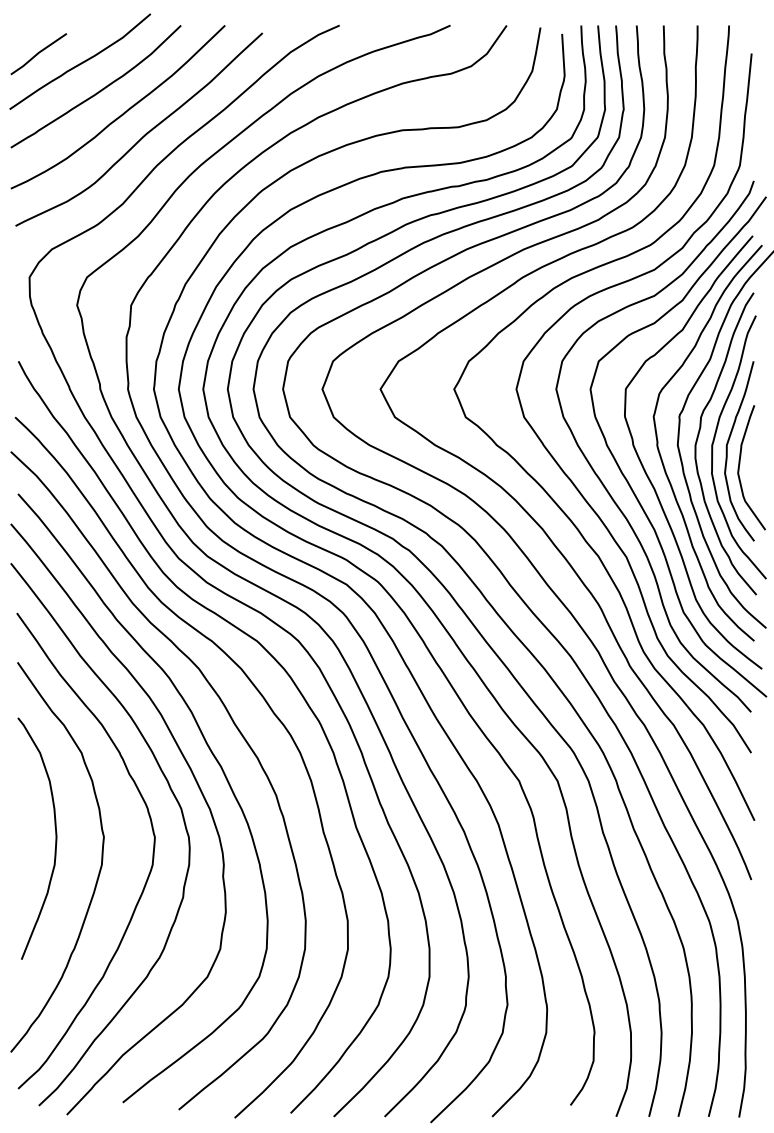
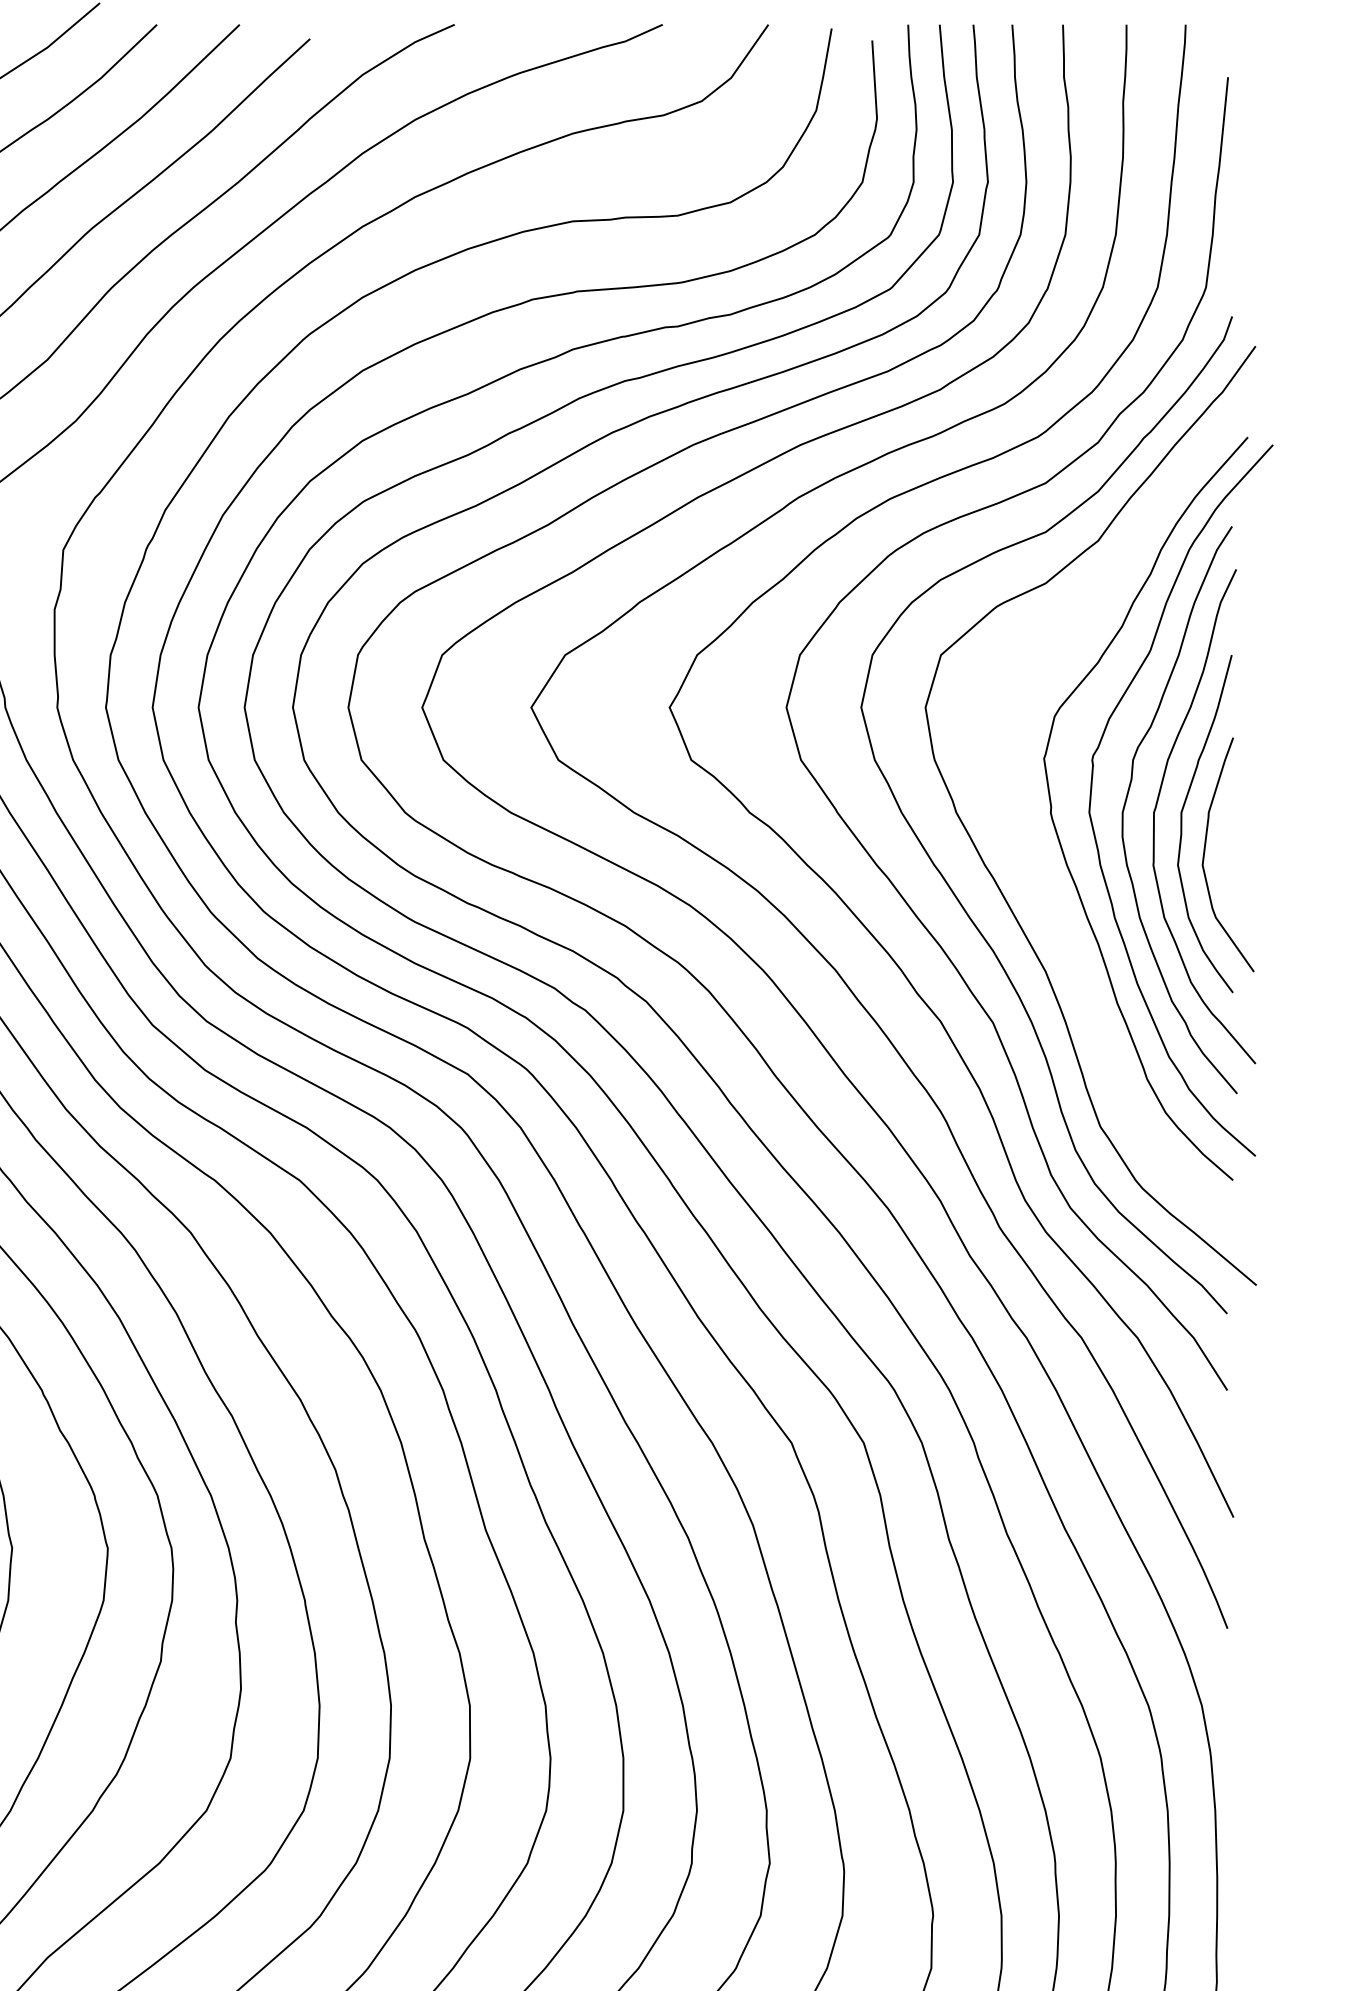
curve: (648, 475) -> (1034, 869), removed

